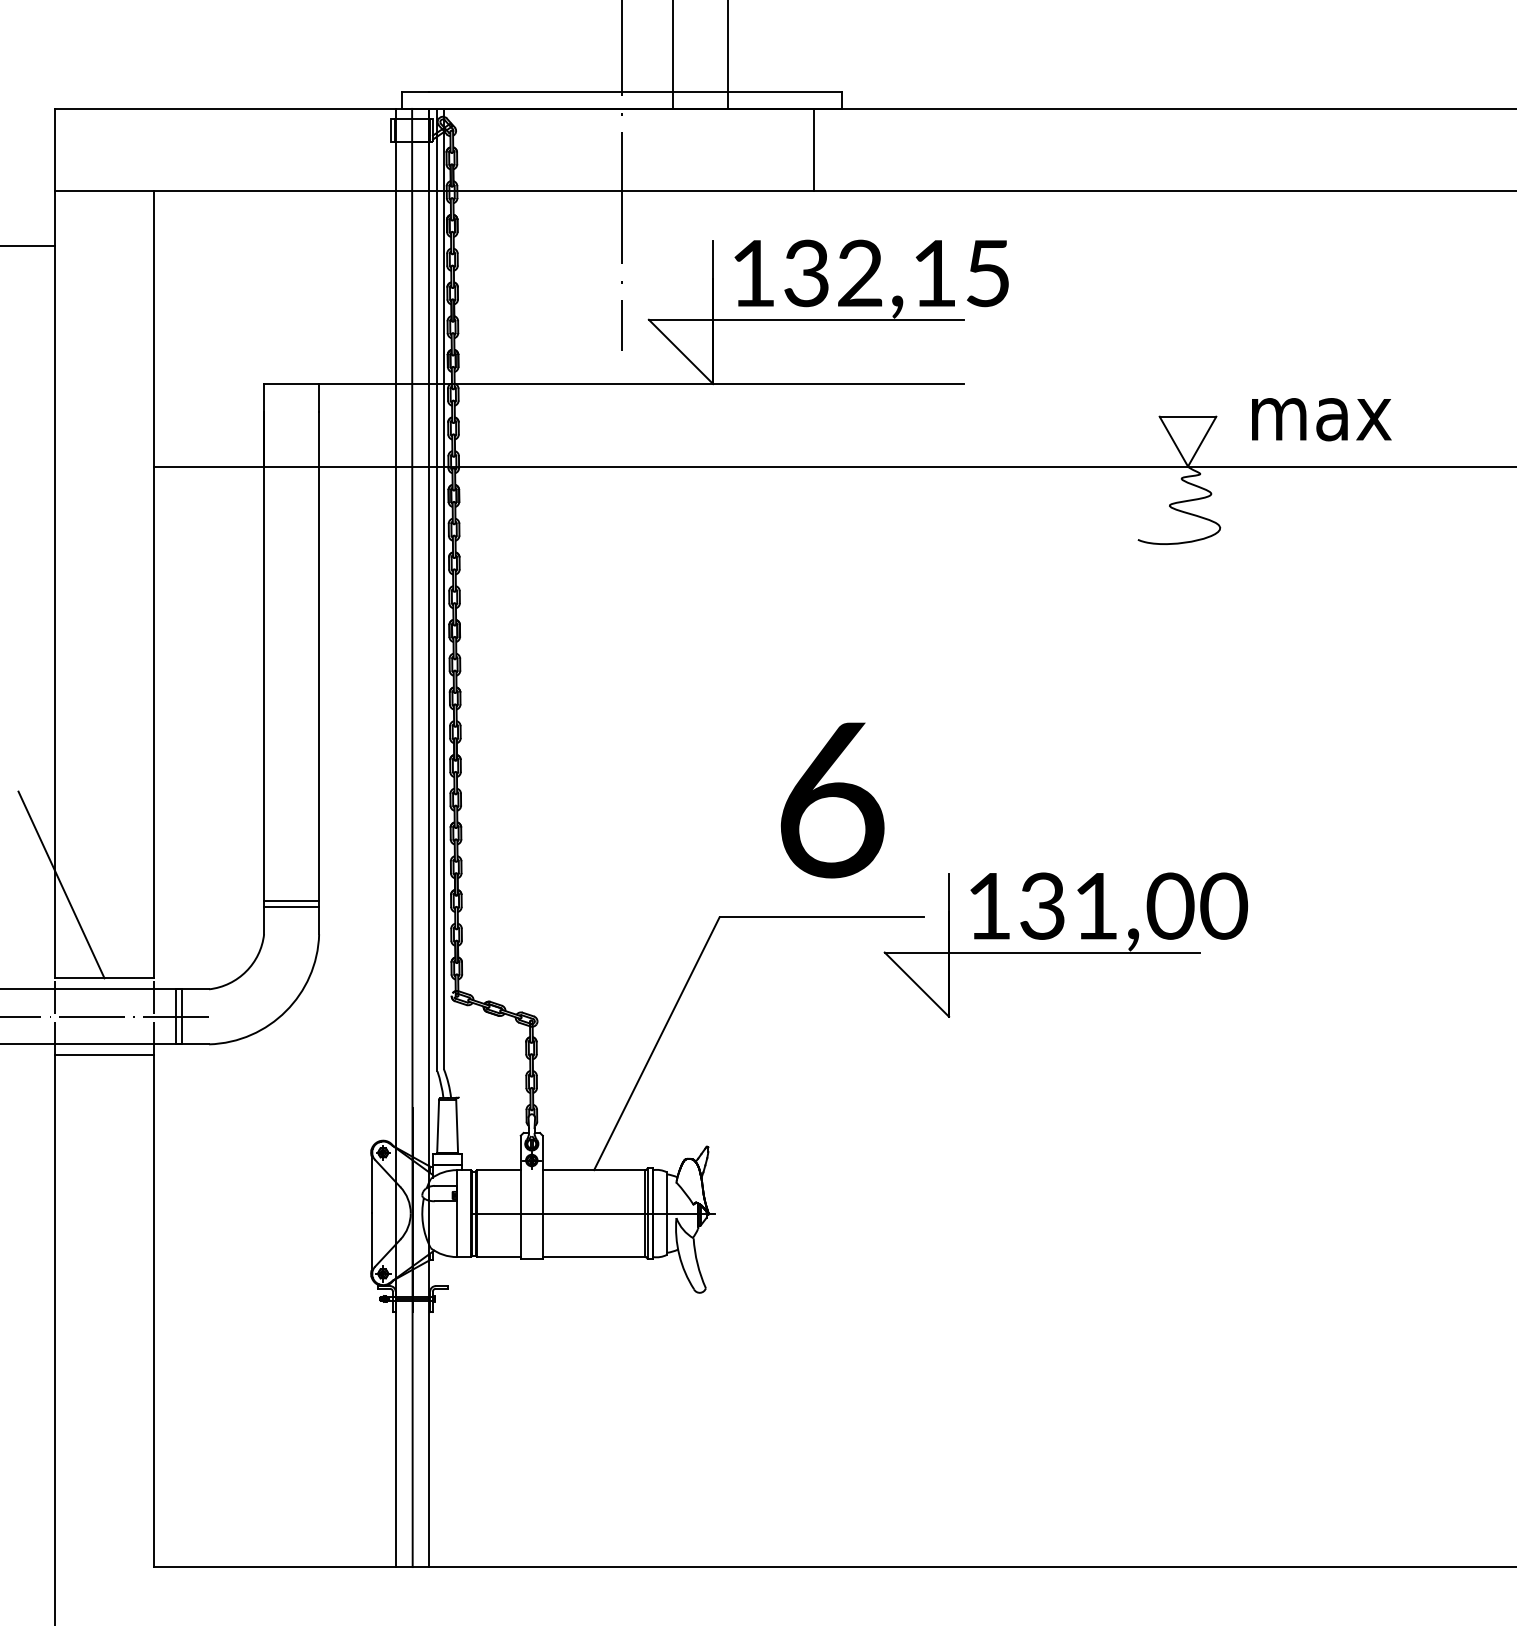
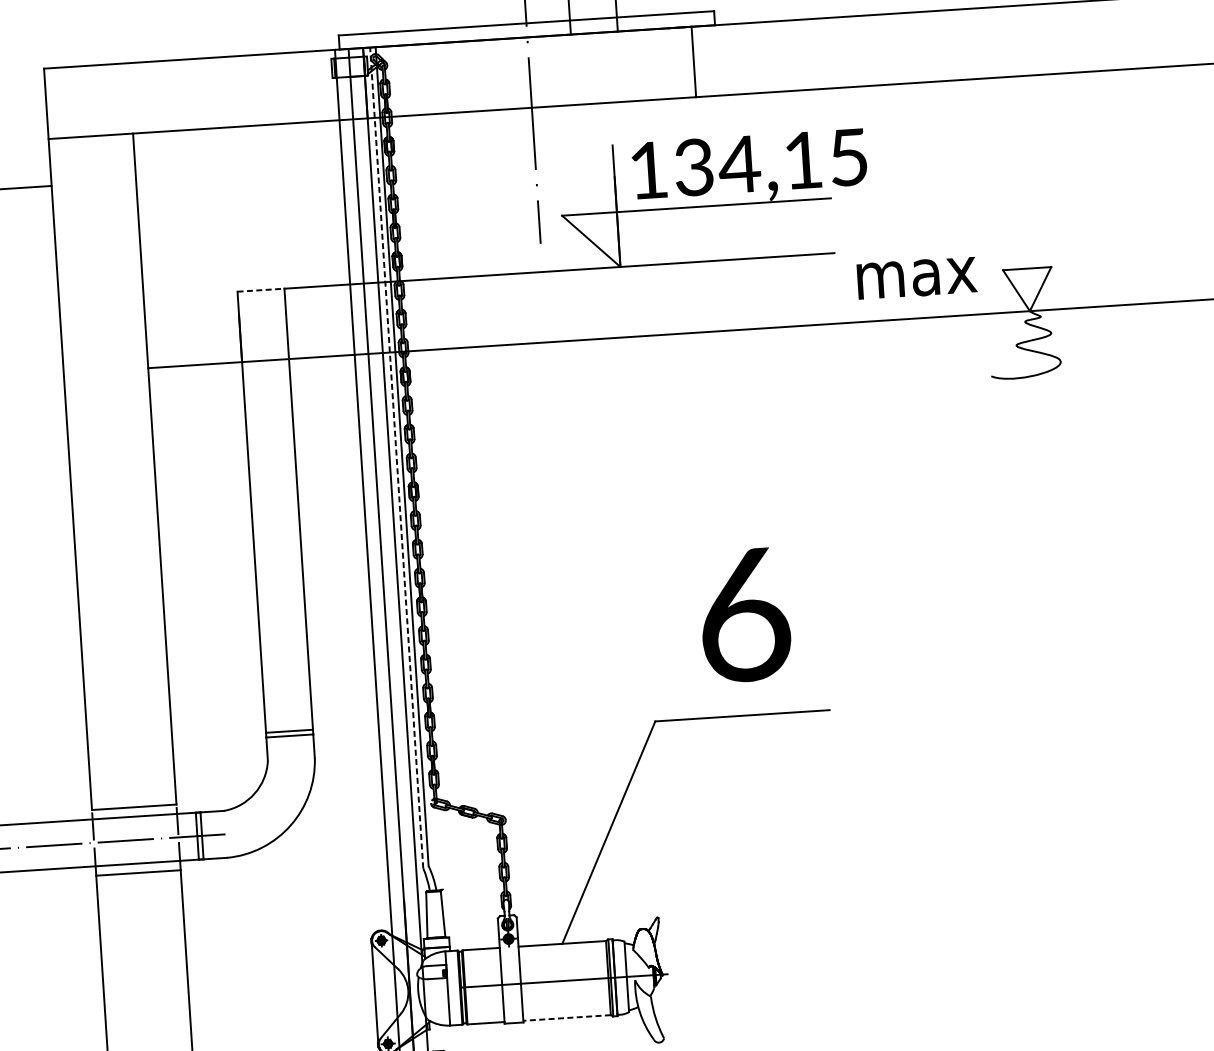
text: (859, 272) -> (739, 163), 132,15 -> 134,15
line: (291, 384) -> (260, 290), solid -> dashed
text: (1321, 419) -> (916, 278), moved
line: (437, 589) -> (396, 457), solid -> dashed
line: (61, 884) -> (92, 729), removed
part: (1065, 952) -> (952, 732), removed
line: (593, 1257) -> (566, 1018), solid -> dashed

